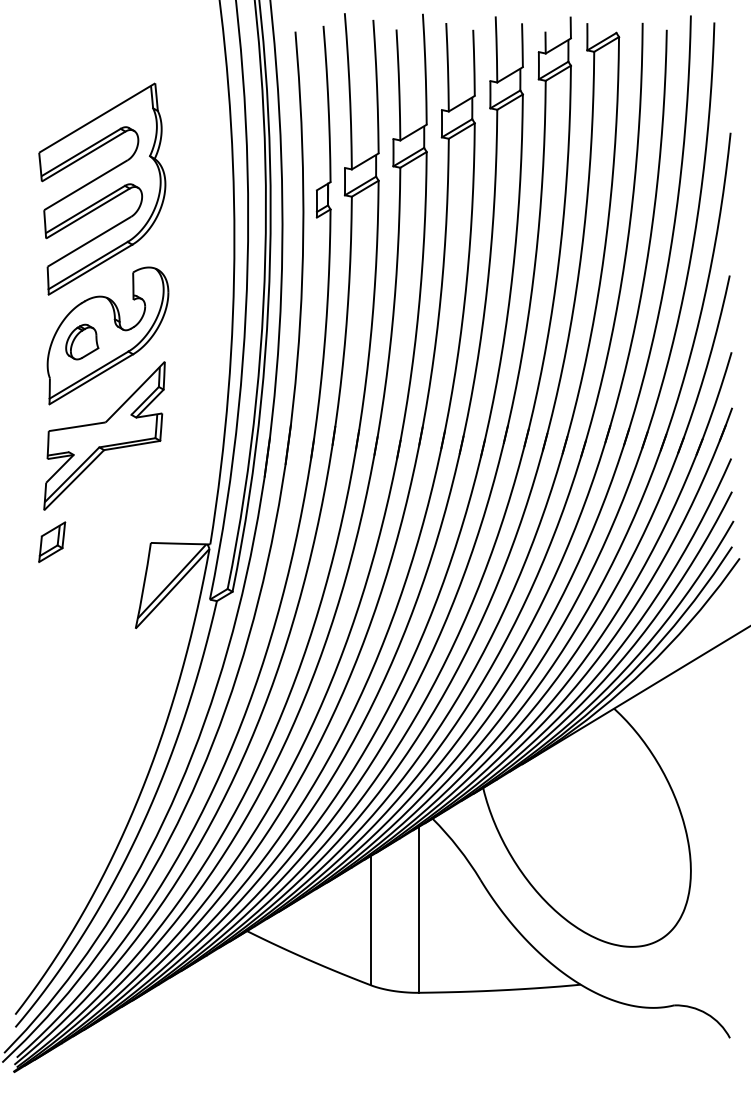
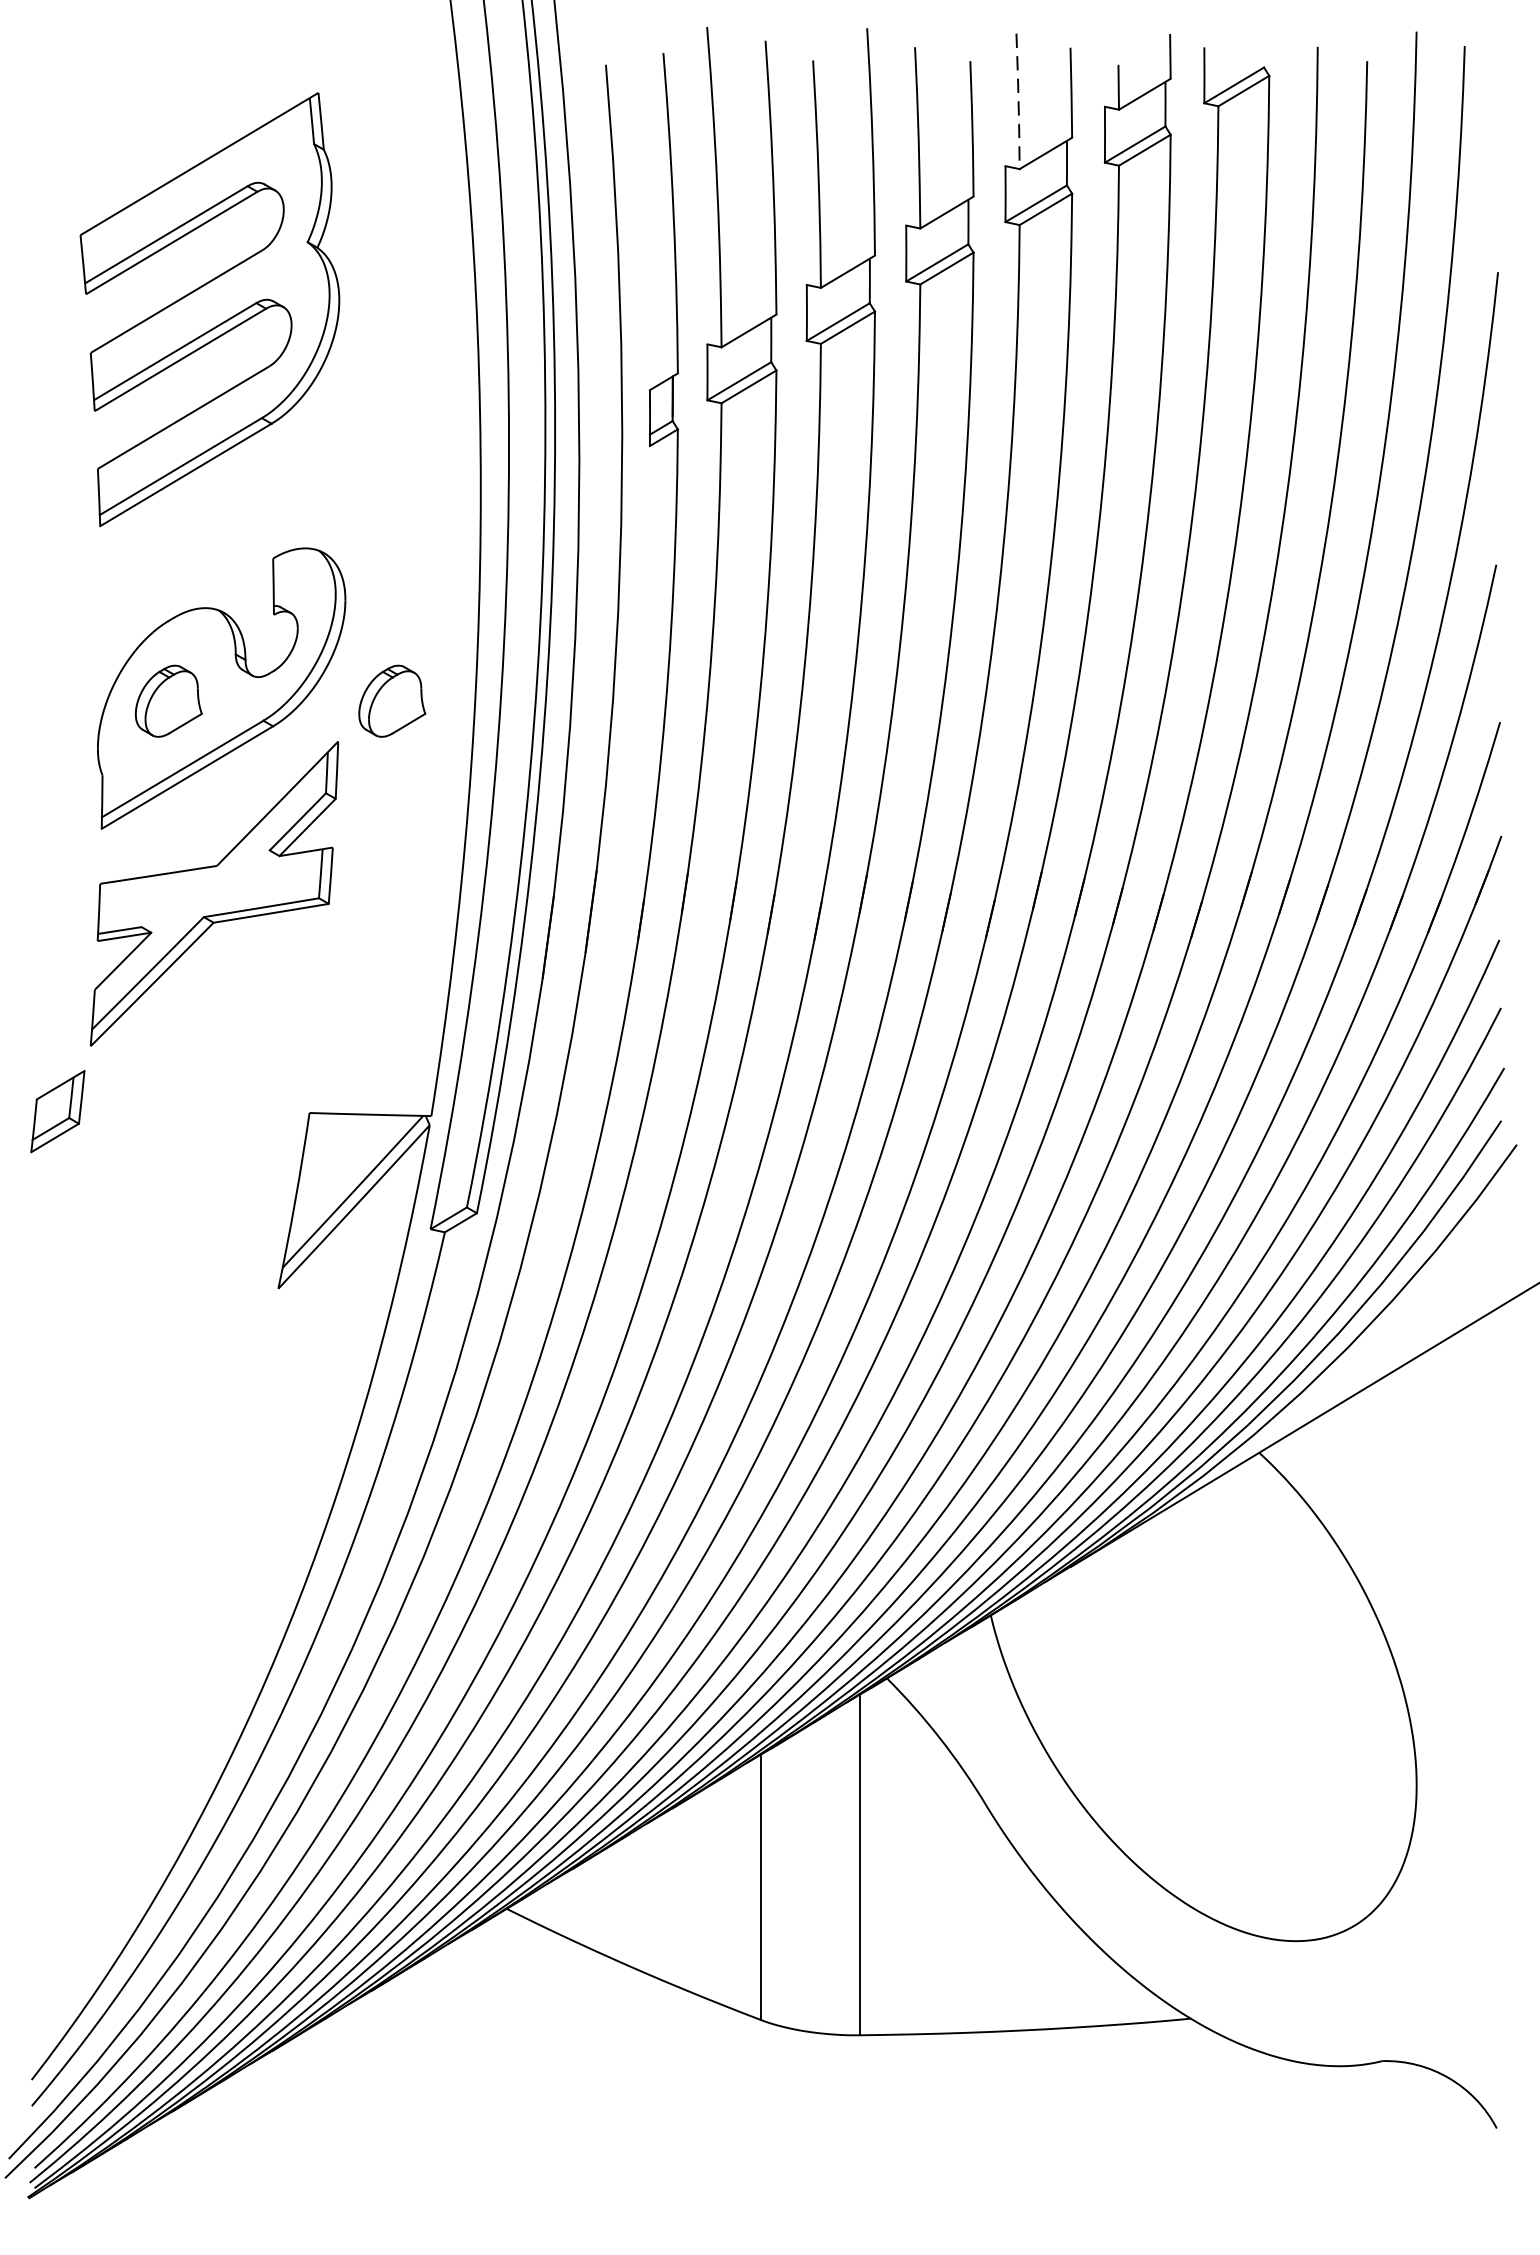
line: (496, 49) -> (1018, 101), solid -> dashed
part: (102, 188) -> (210, 308), moved
part: (191, 341) -> (392, 700), added
part: (52, 541) -> (58, 1110), moved

